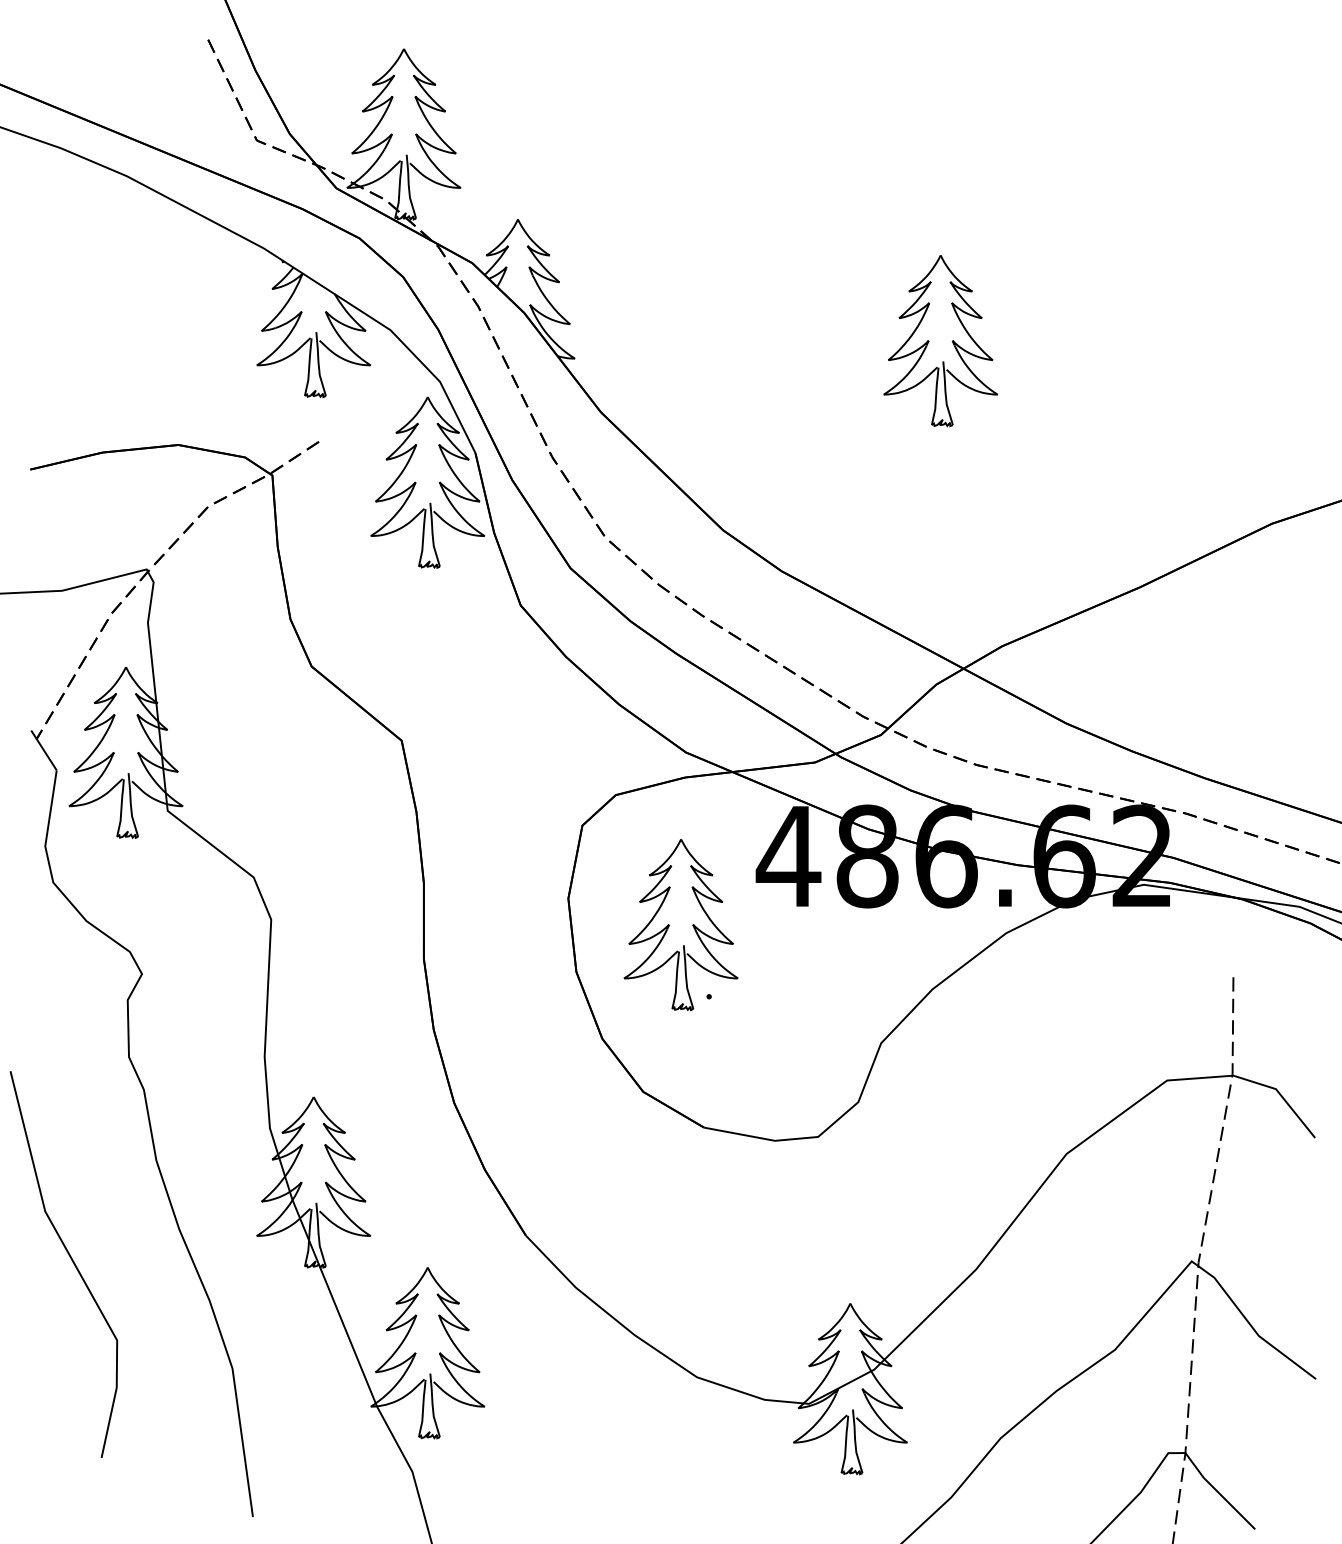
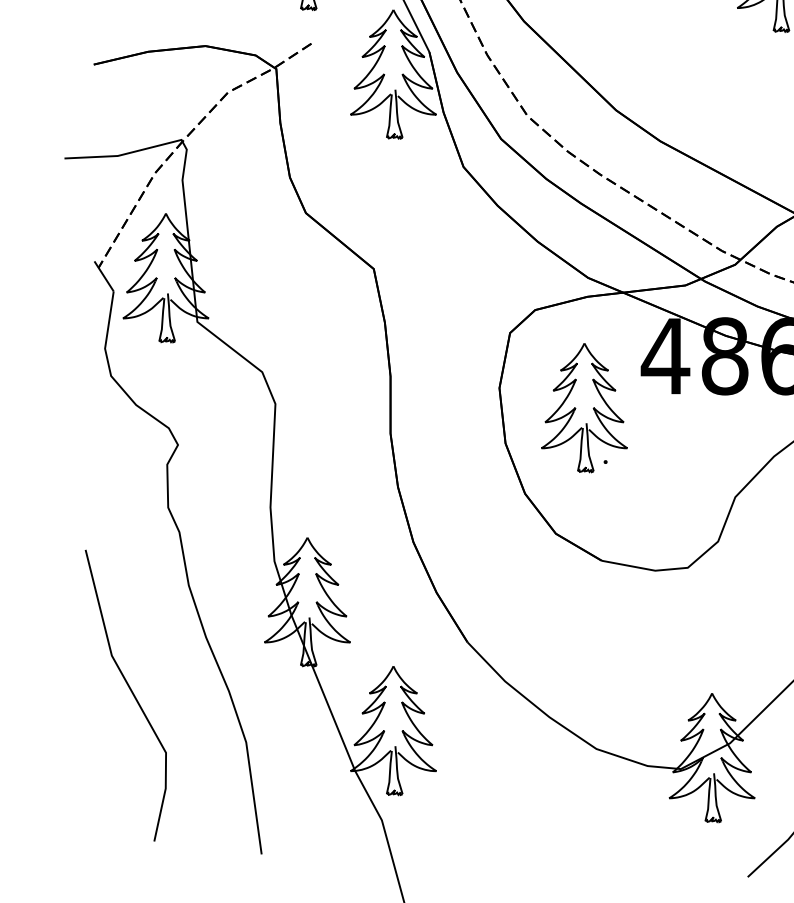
line: (71, 1260) -> (131, 692), moved

